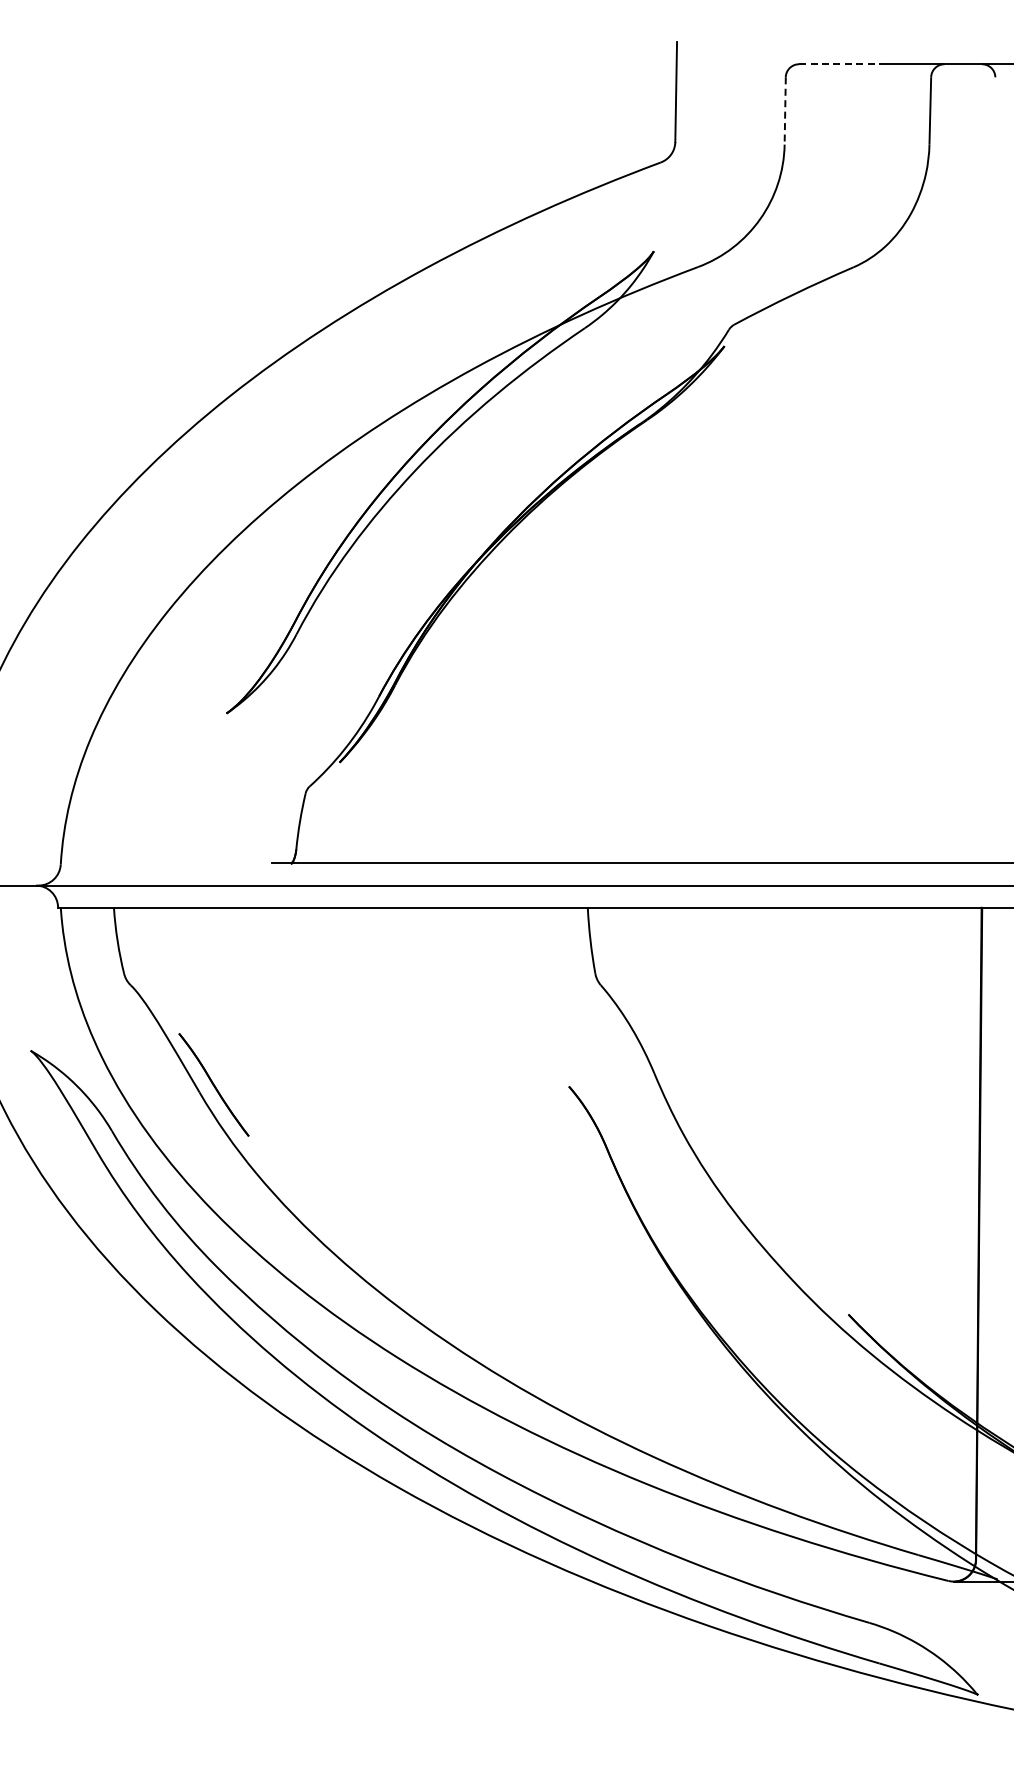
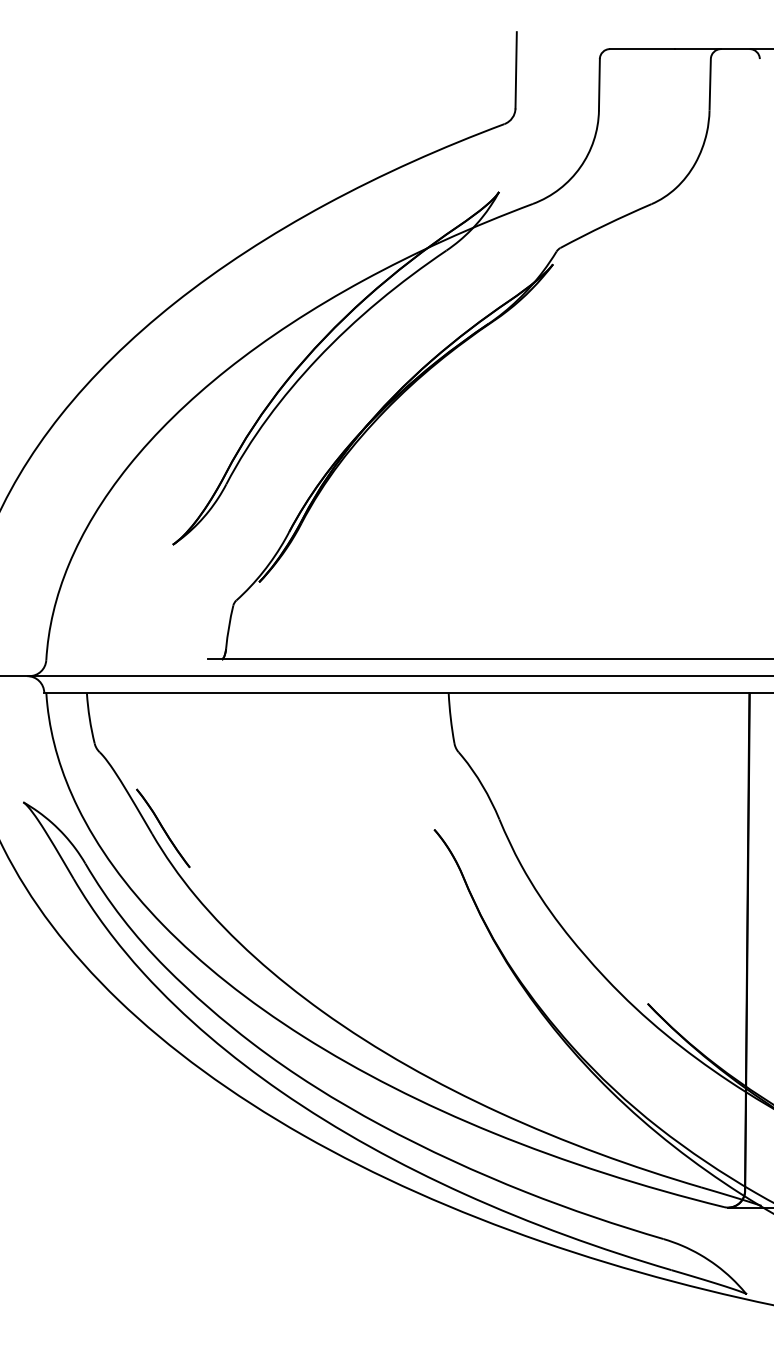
line: (841, 64) -> (642, 49), dashed -> solid
line: (785, 110) -> (599, 84), dashed -> solid

